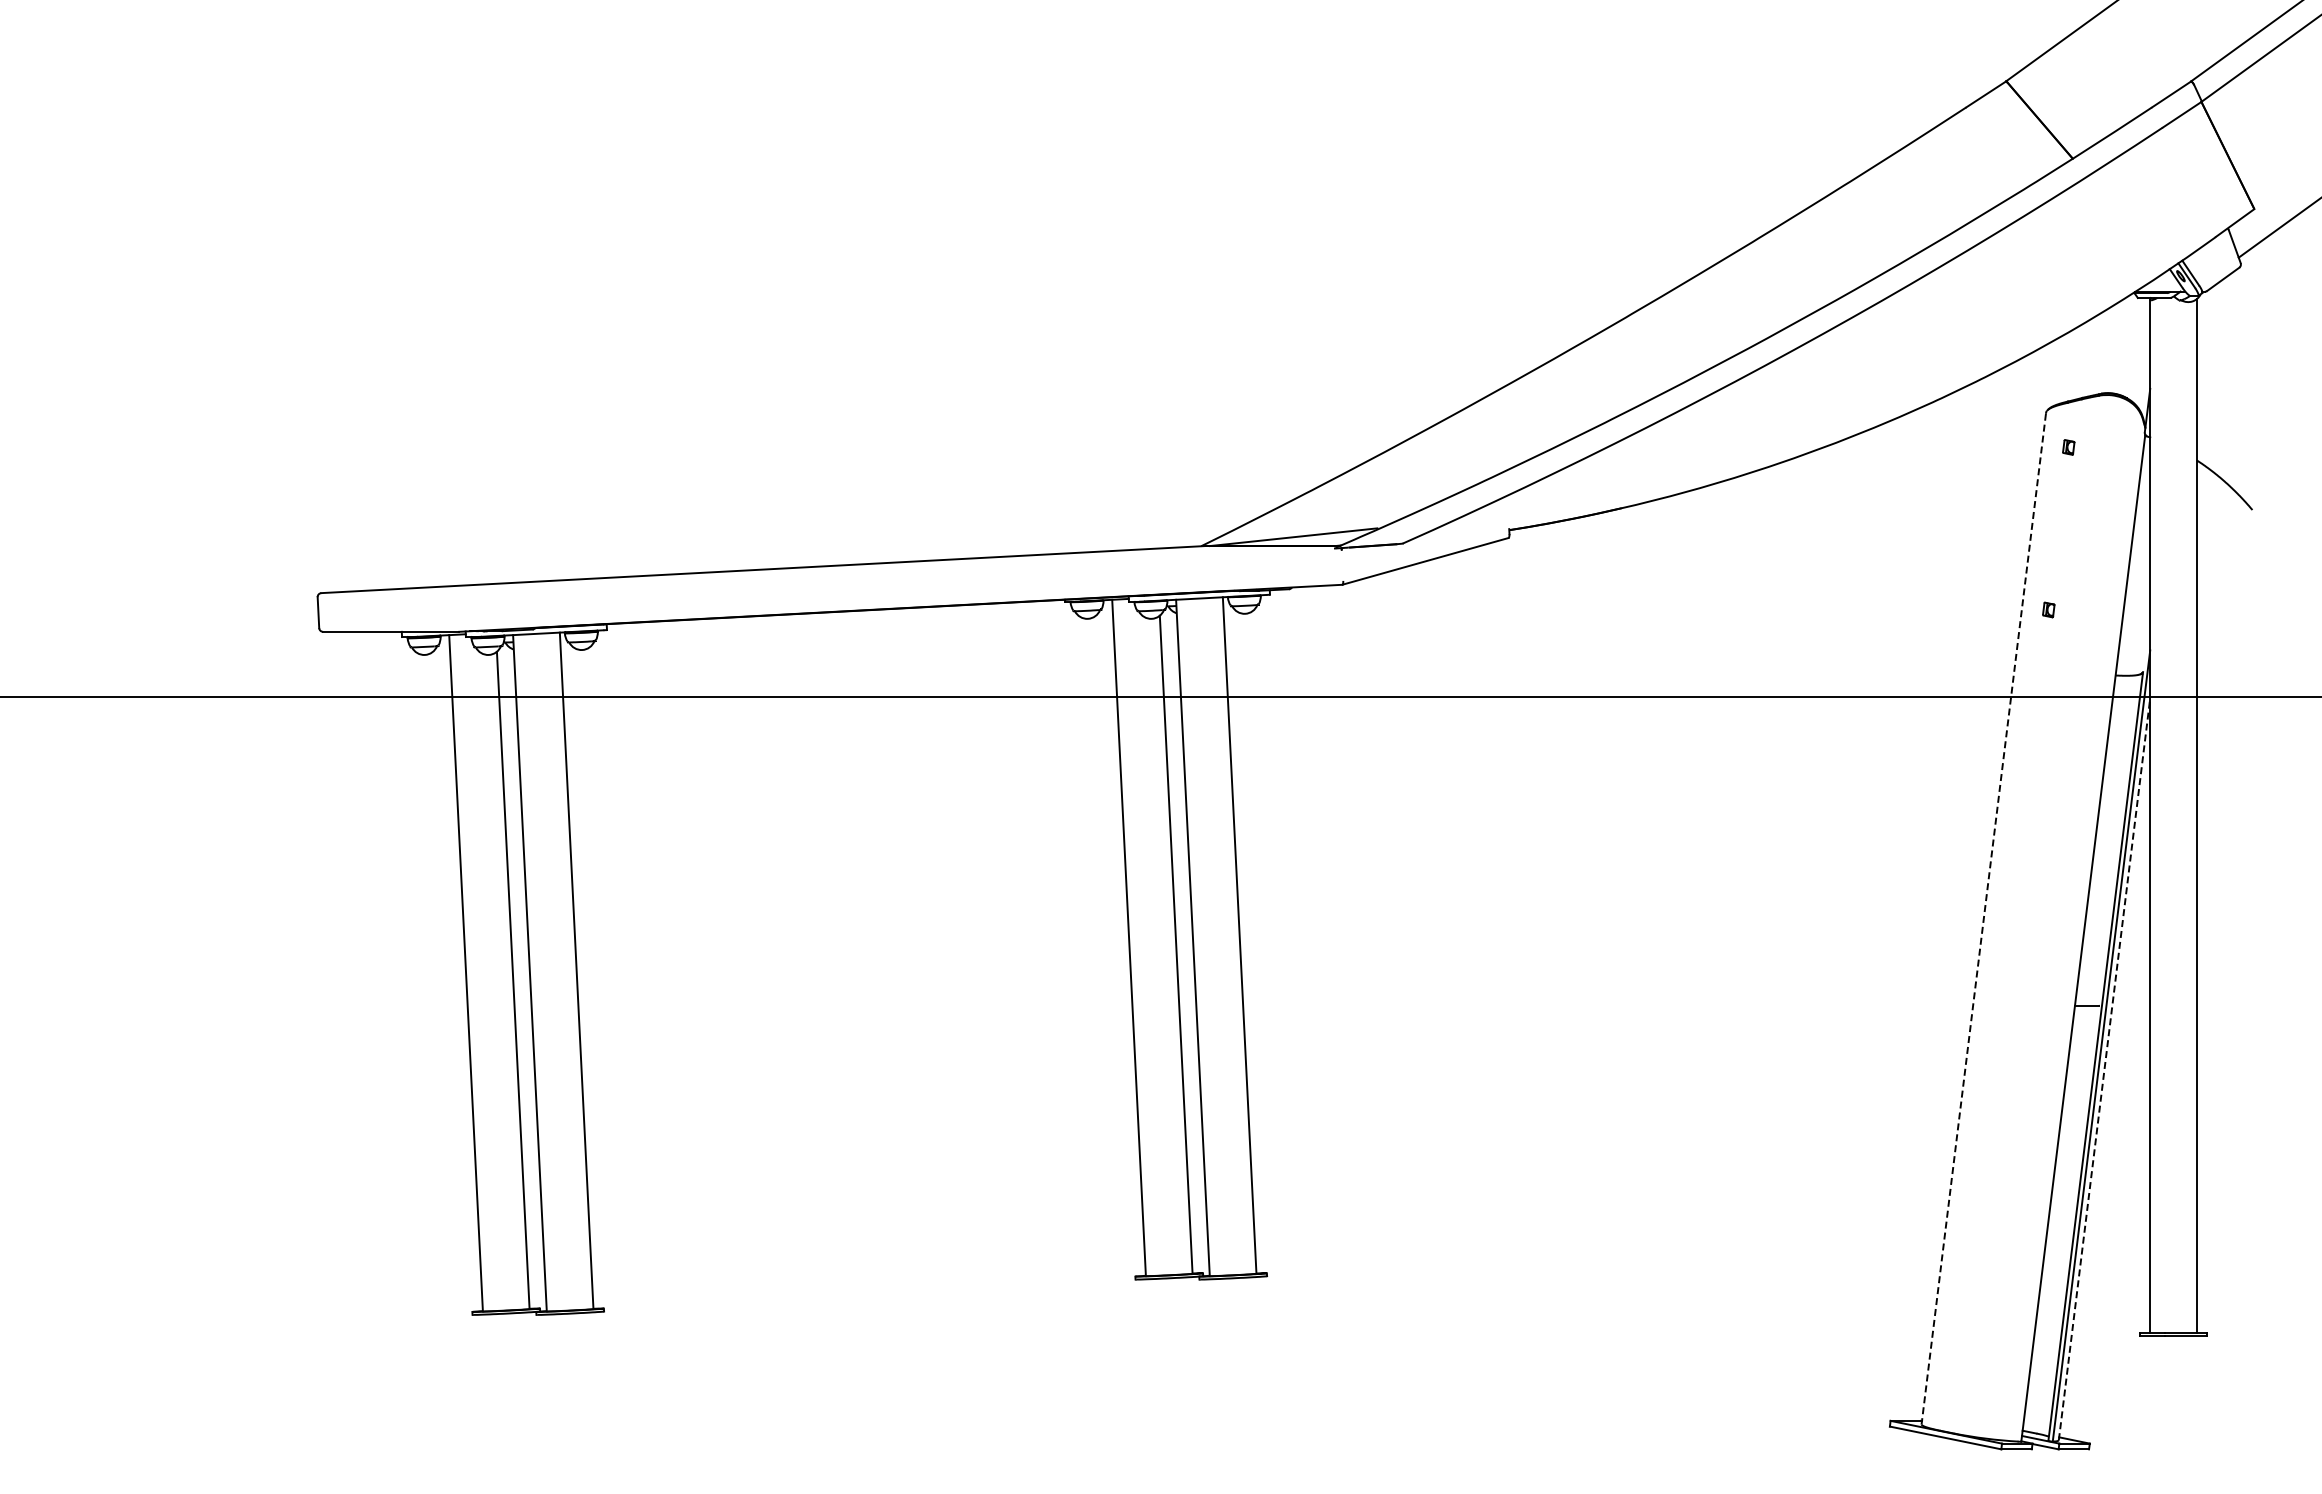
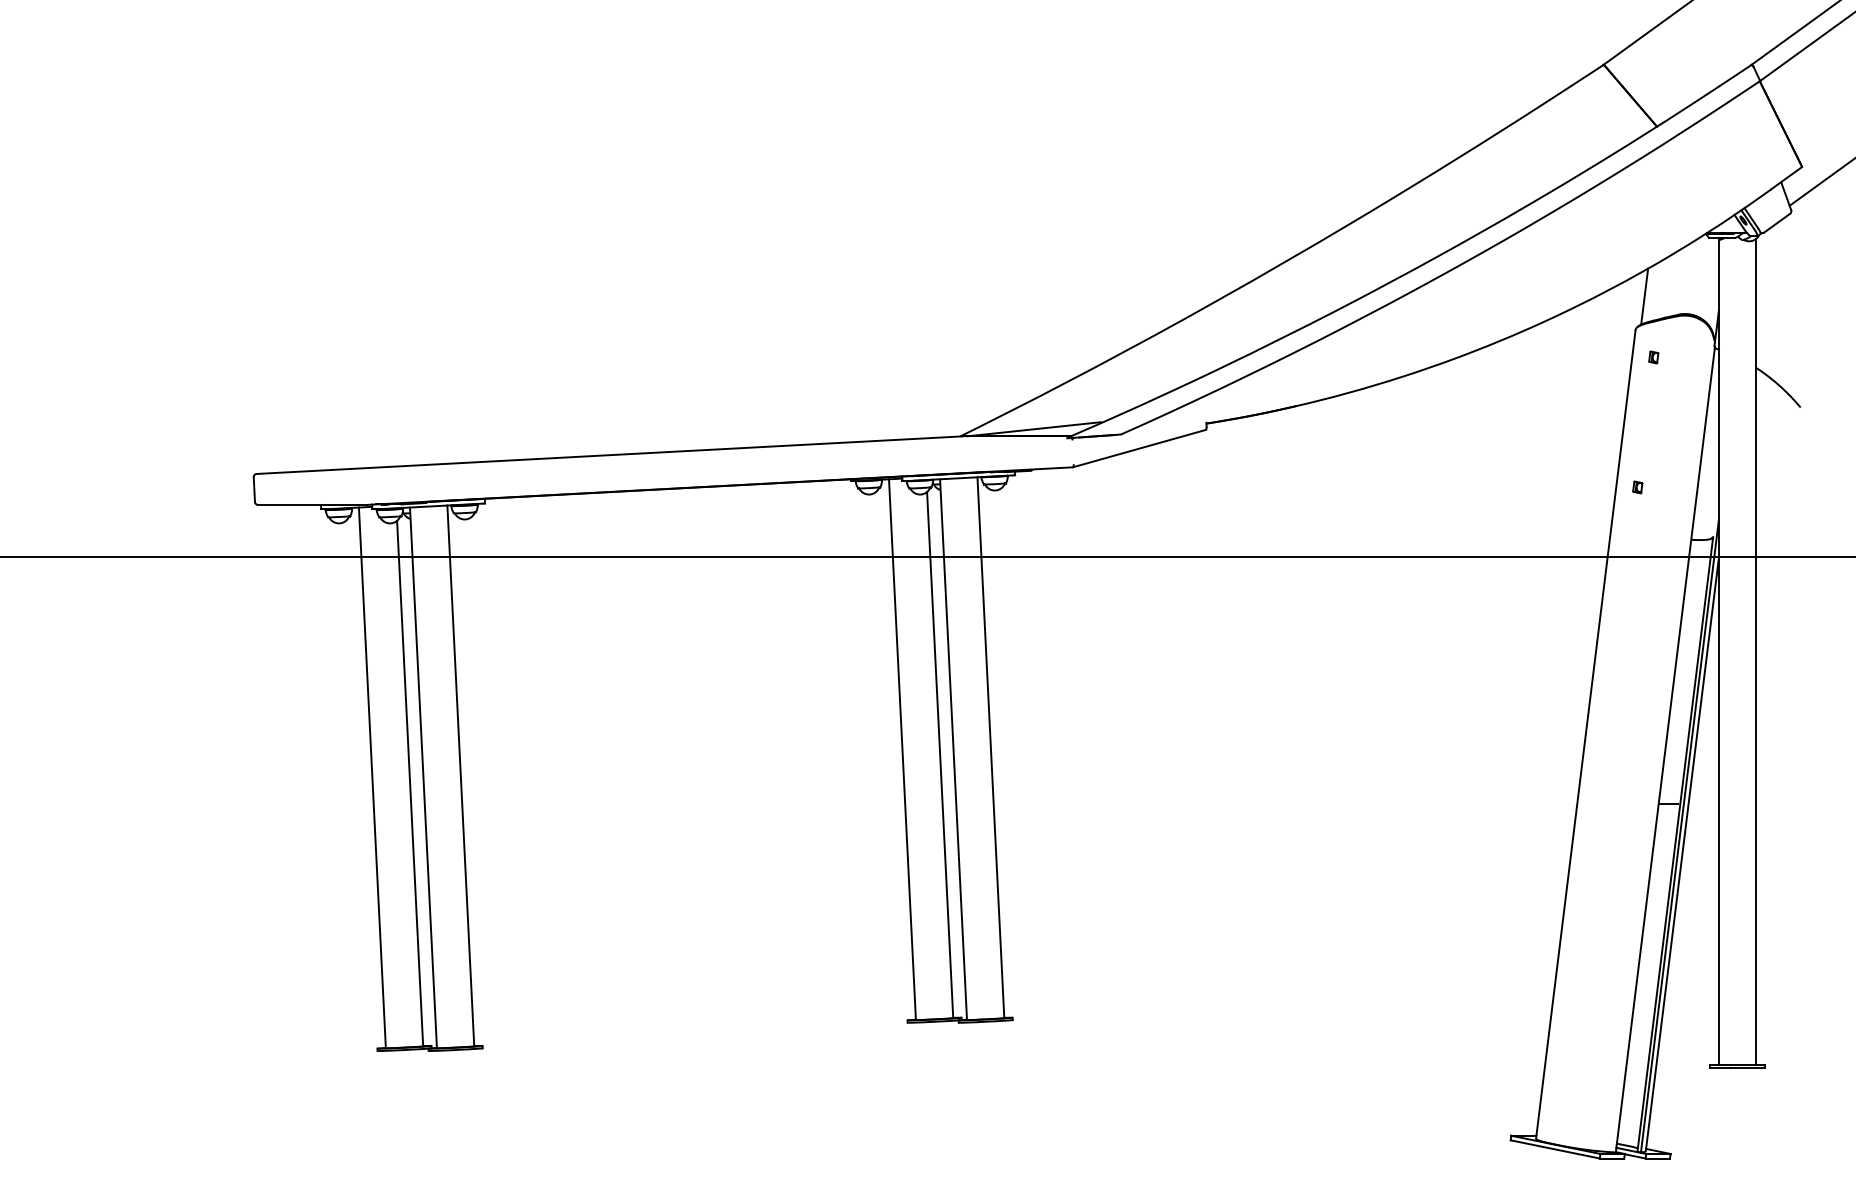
line: (2057, 371) -> (1644, 296), added
line: (1983, 919) -> (1585, 734), dashed -> solid
line: (2104, 1069) -> (1682, 854), dashed -> solid

